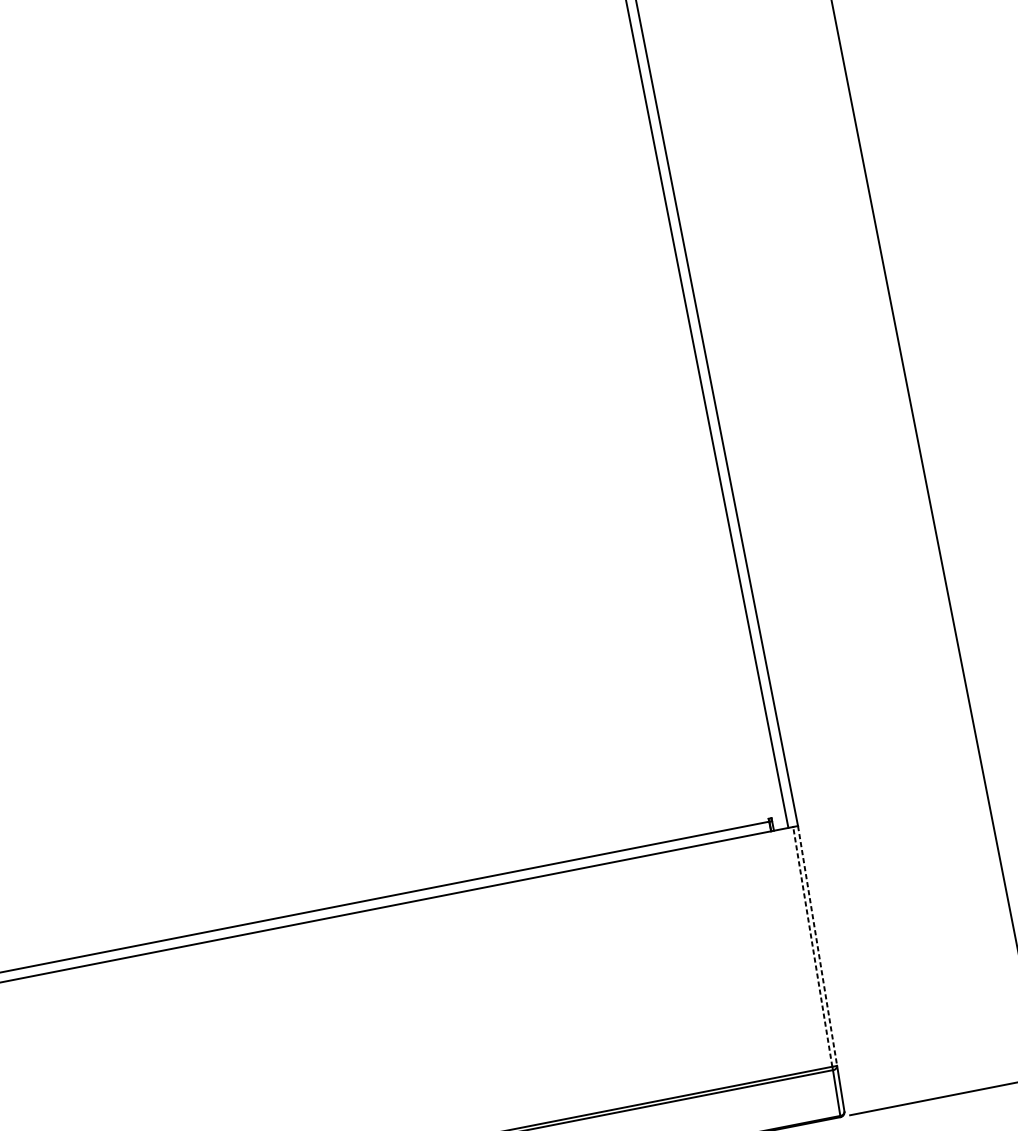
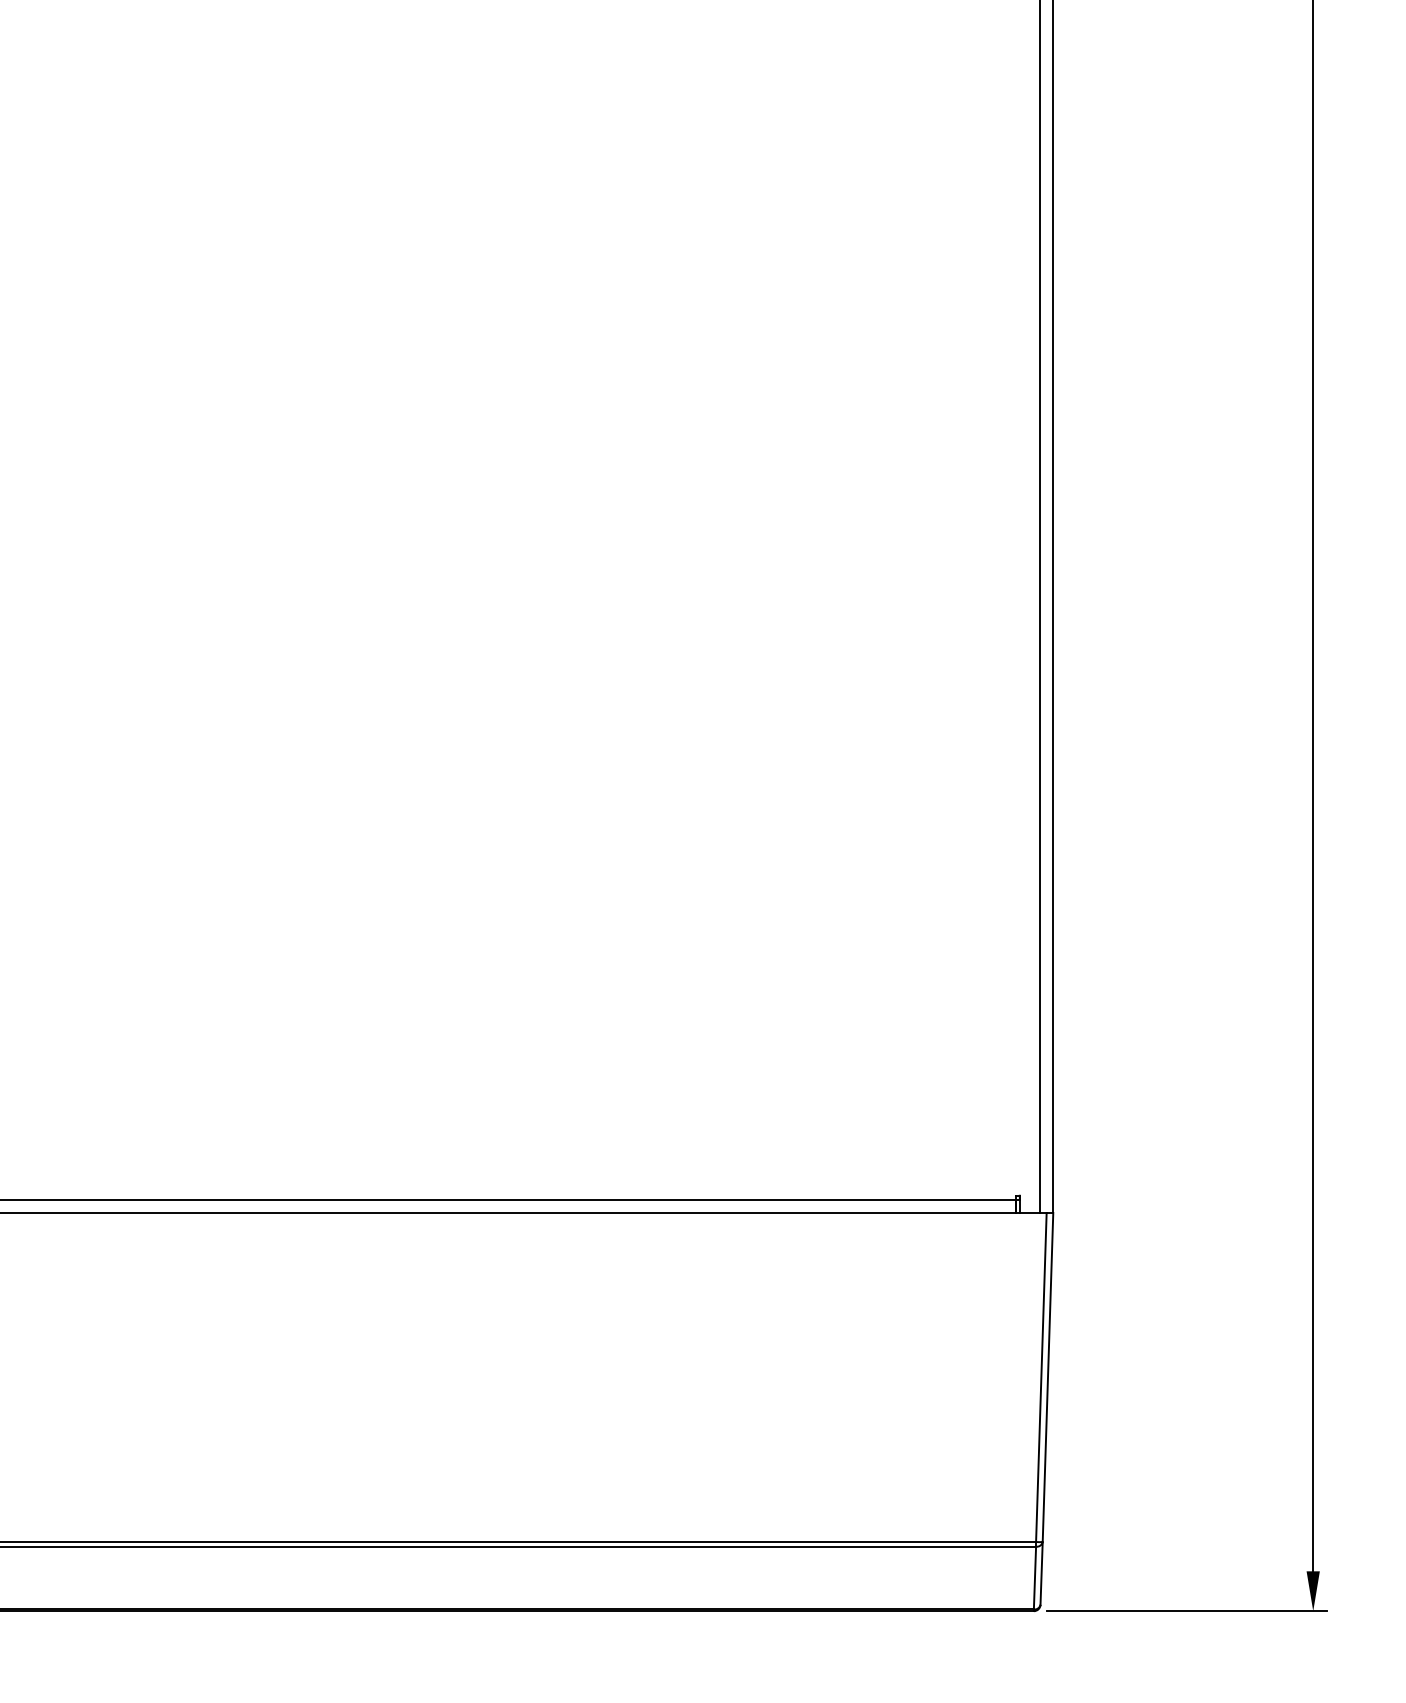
line: (817, 945) -> (1047, 1377), dashed -> solid
line: (812, 946) -> (1041, 1377), dashed -> solid

